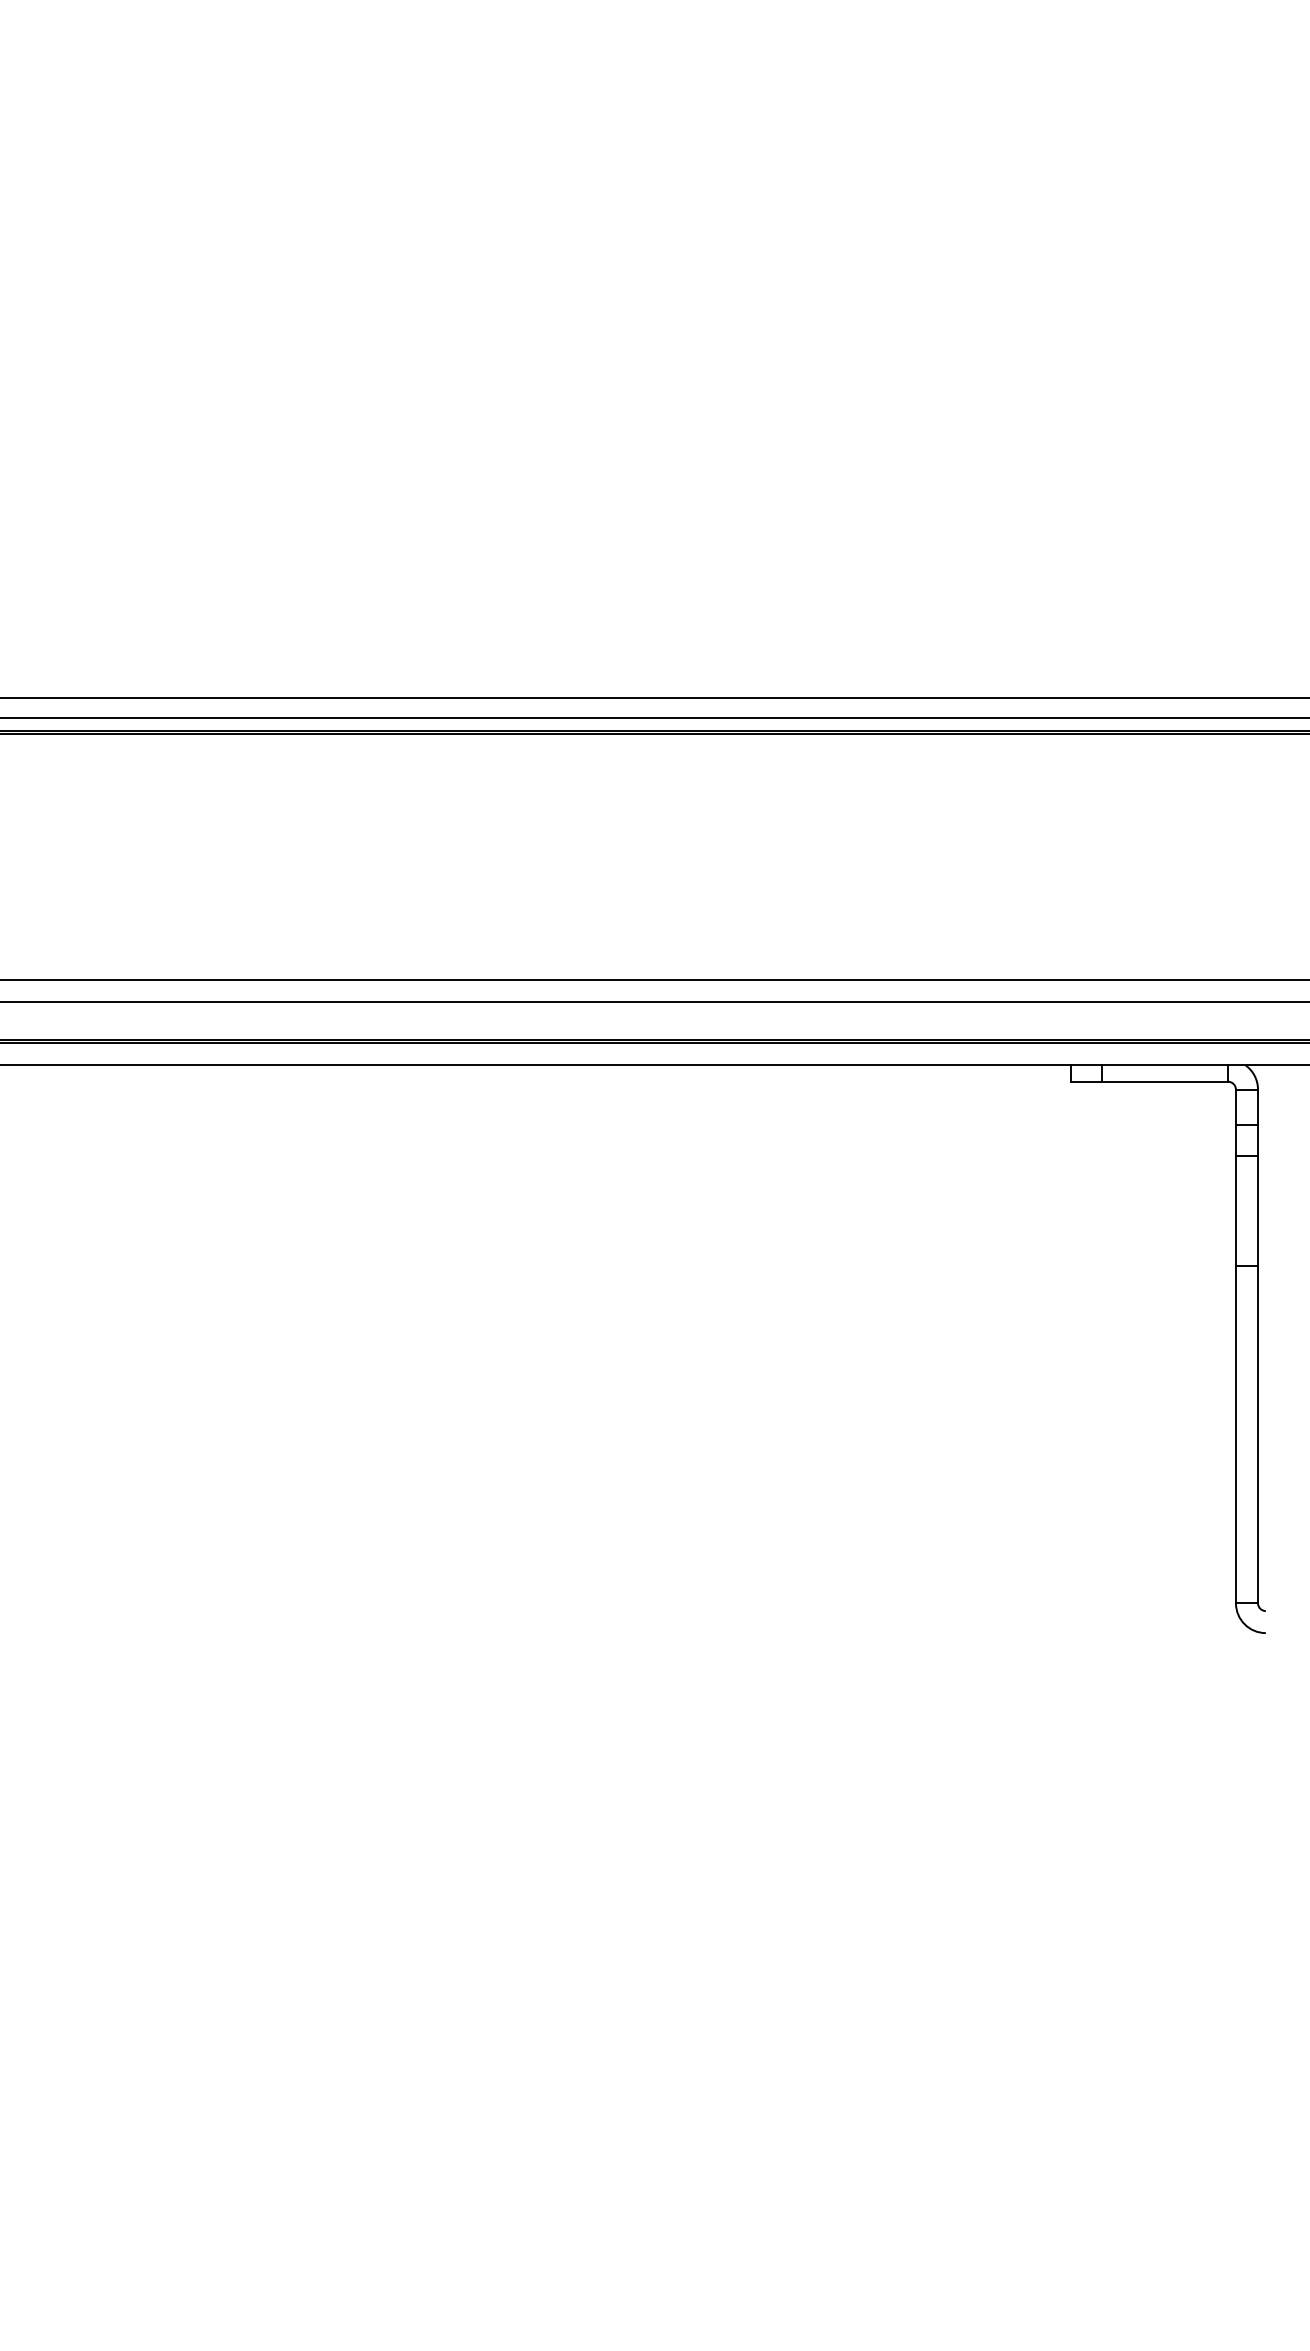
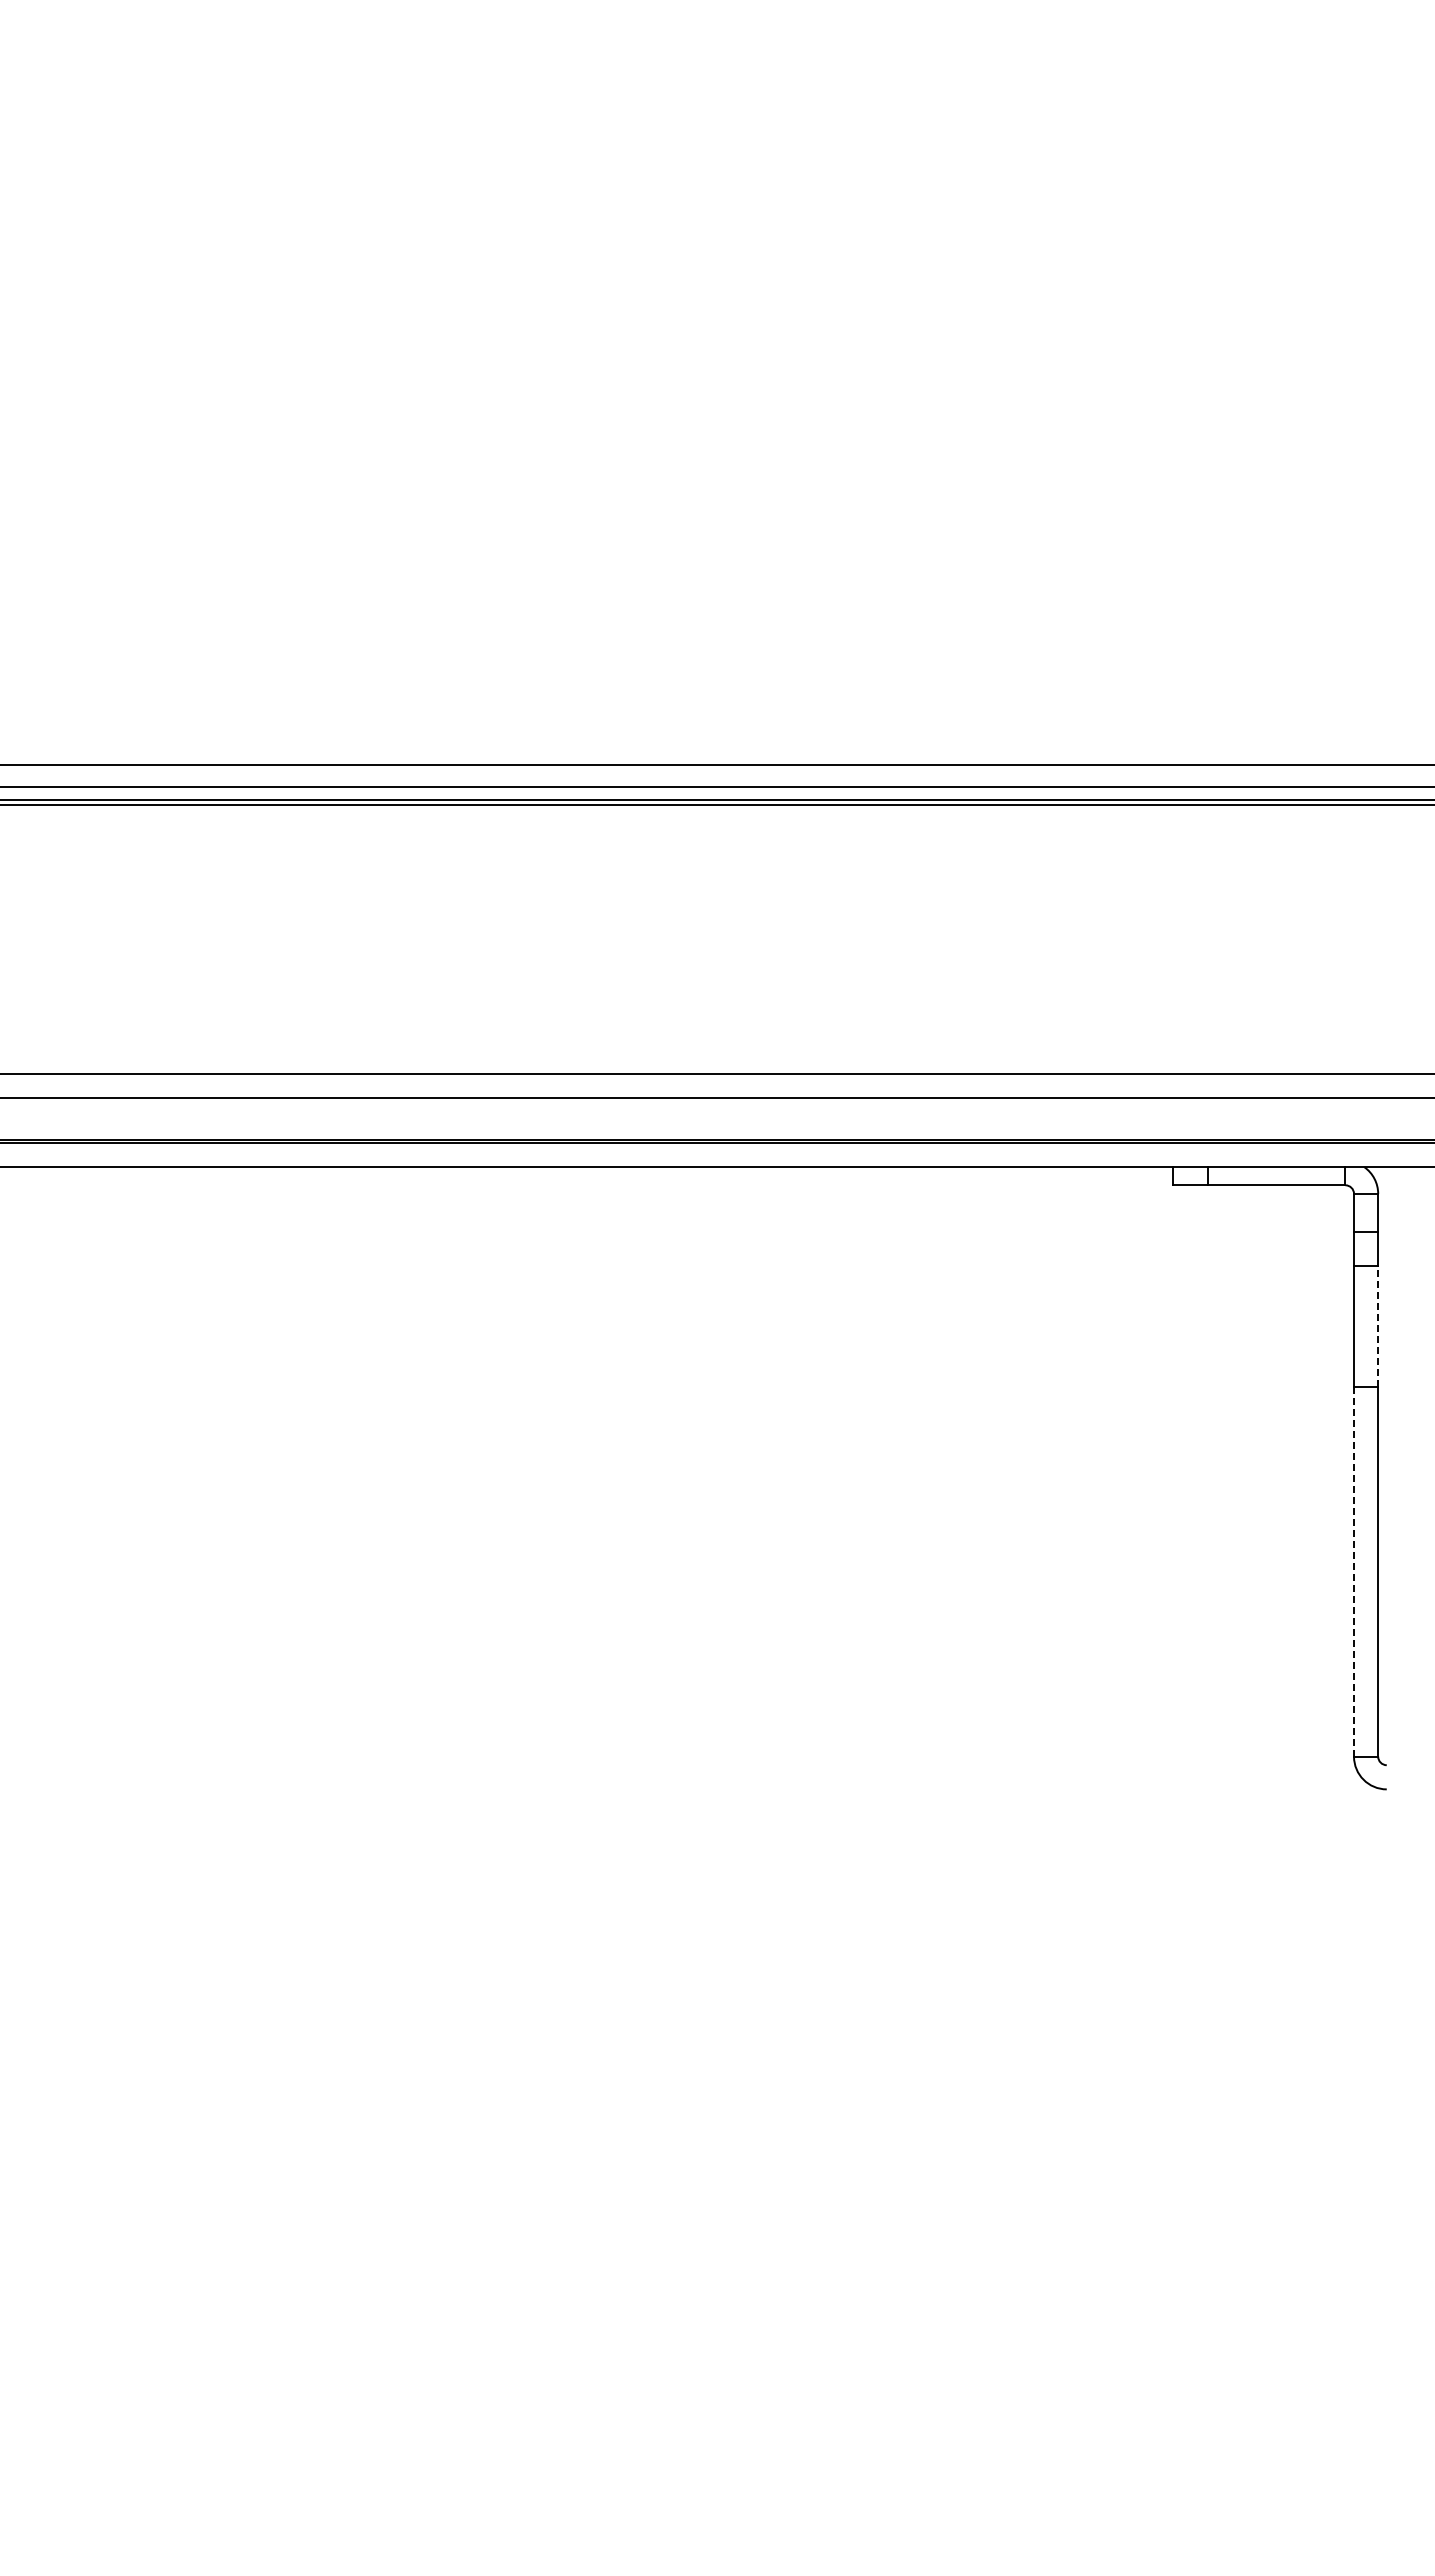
line: (1258, 1210) -> (1378, 1326), solid -> dashed
line: (1236, 1434) -> (1354, 1571), solid -> dashed

